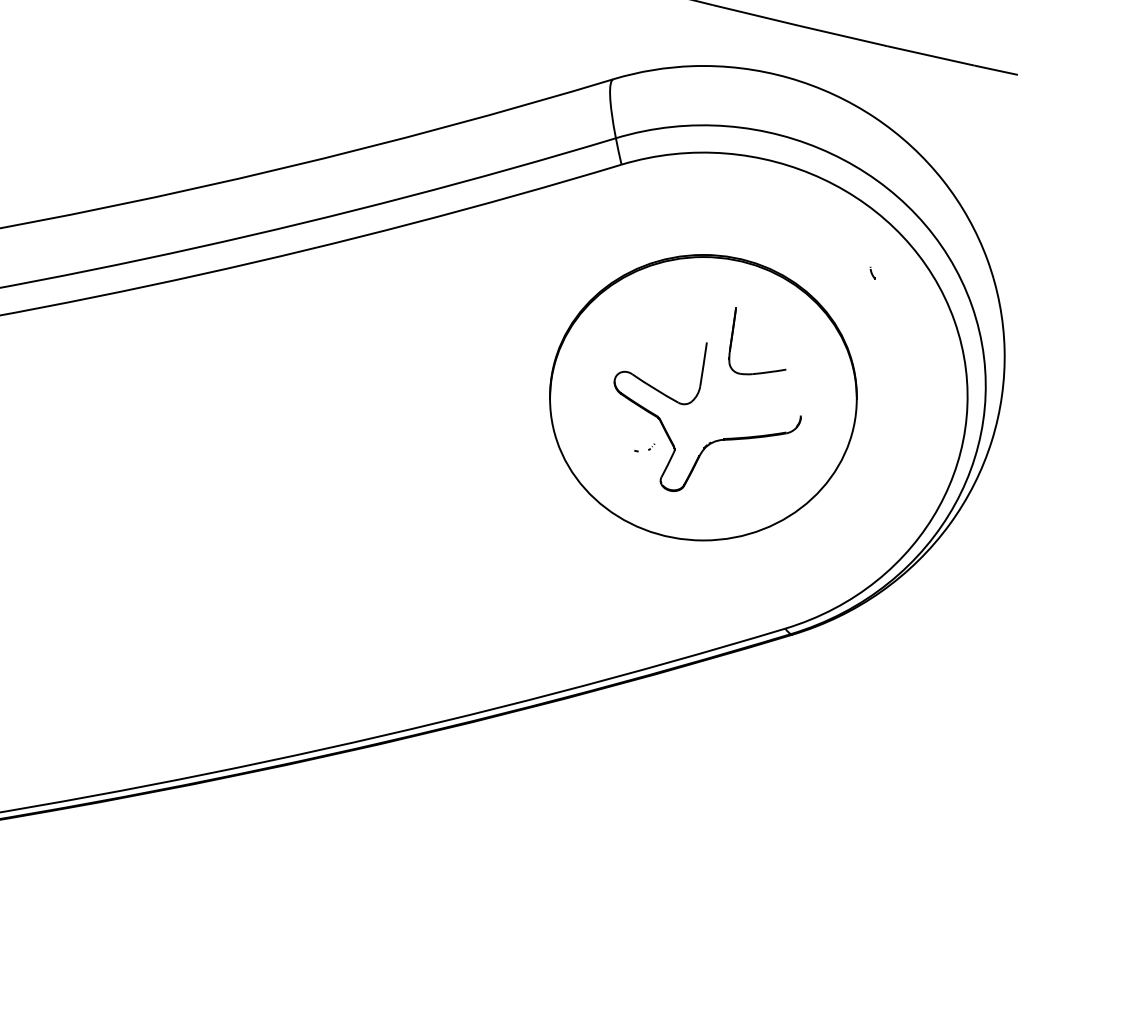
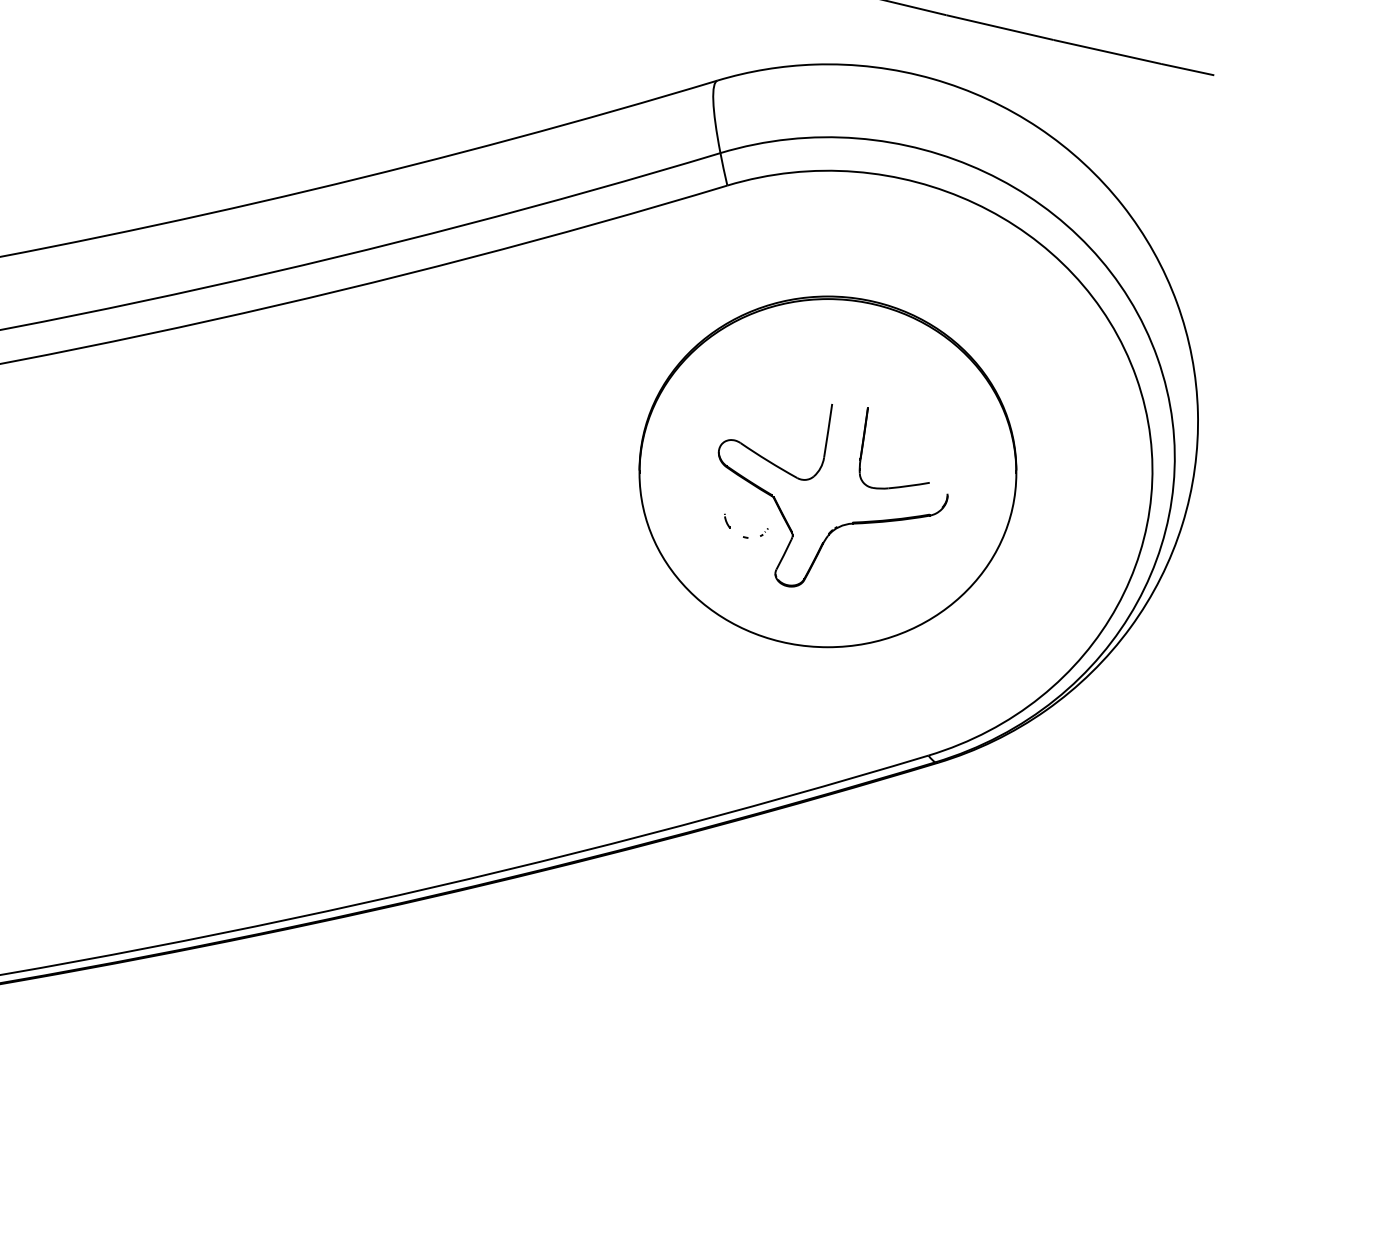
part: (872, 272) -> (727, 520), moved
part: (733, 335) -> (864, 440), moved

